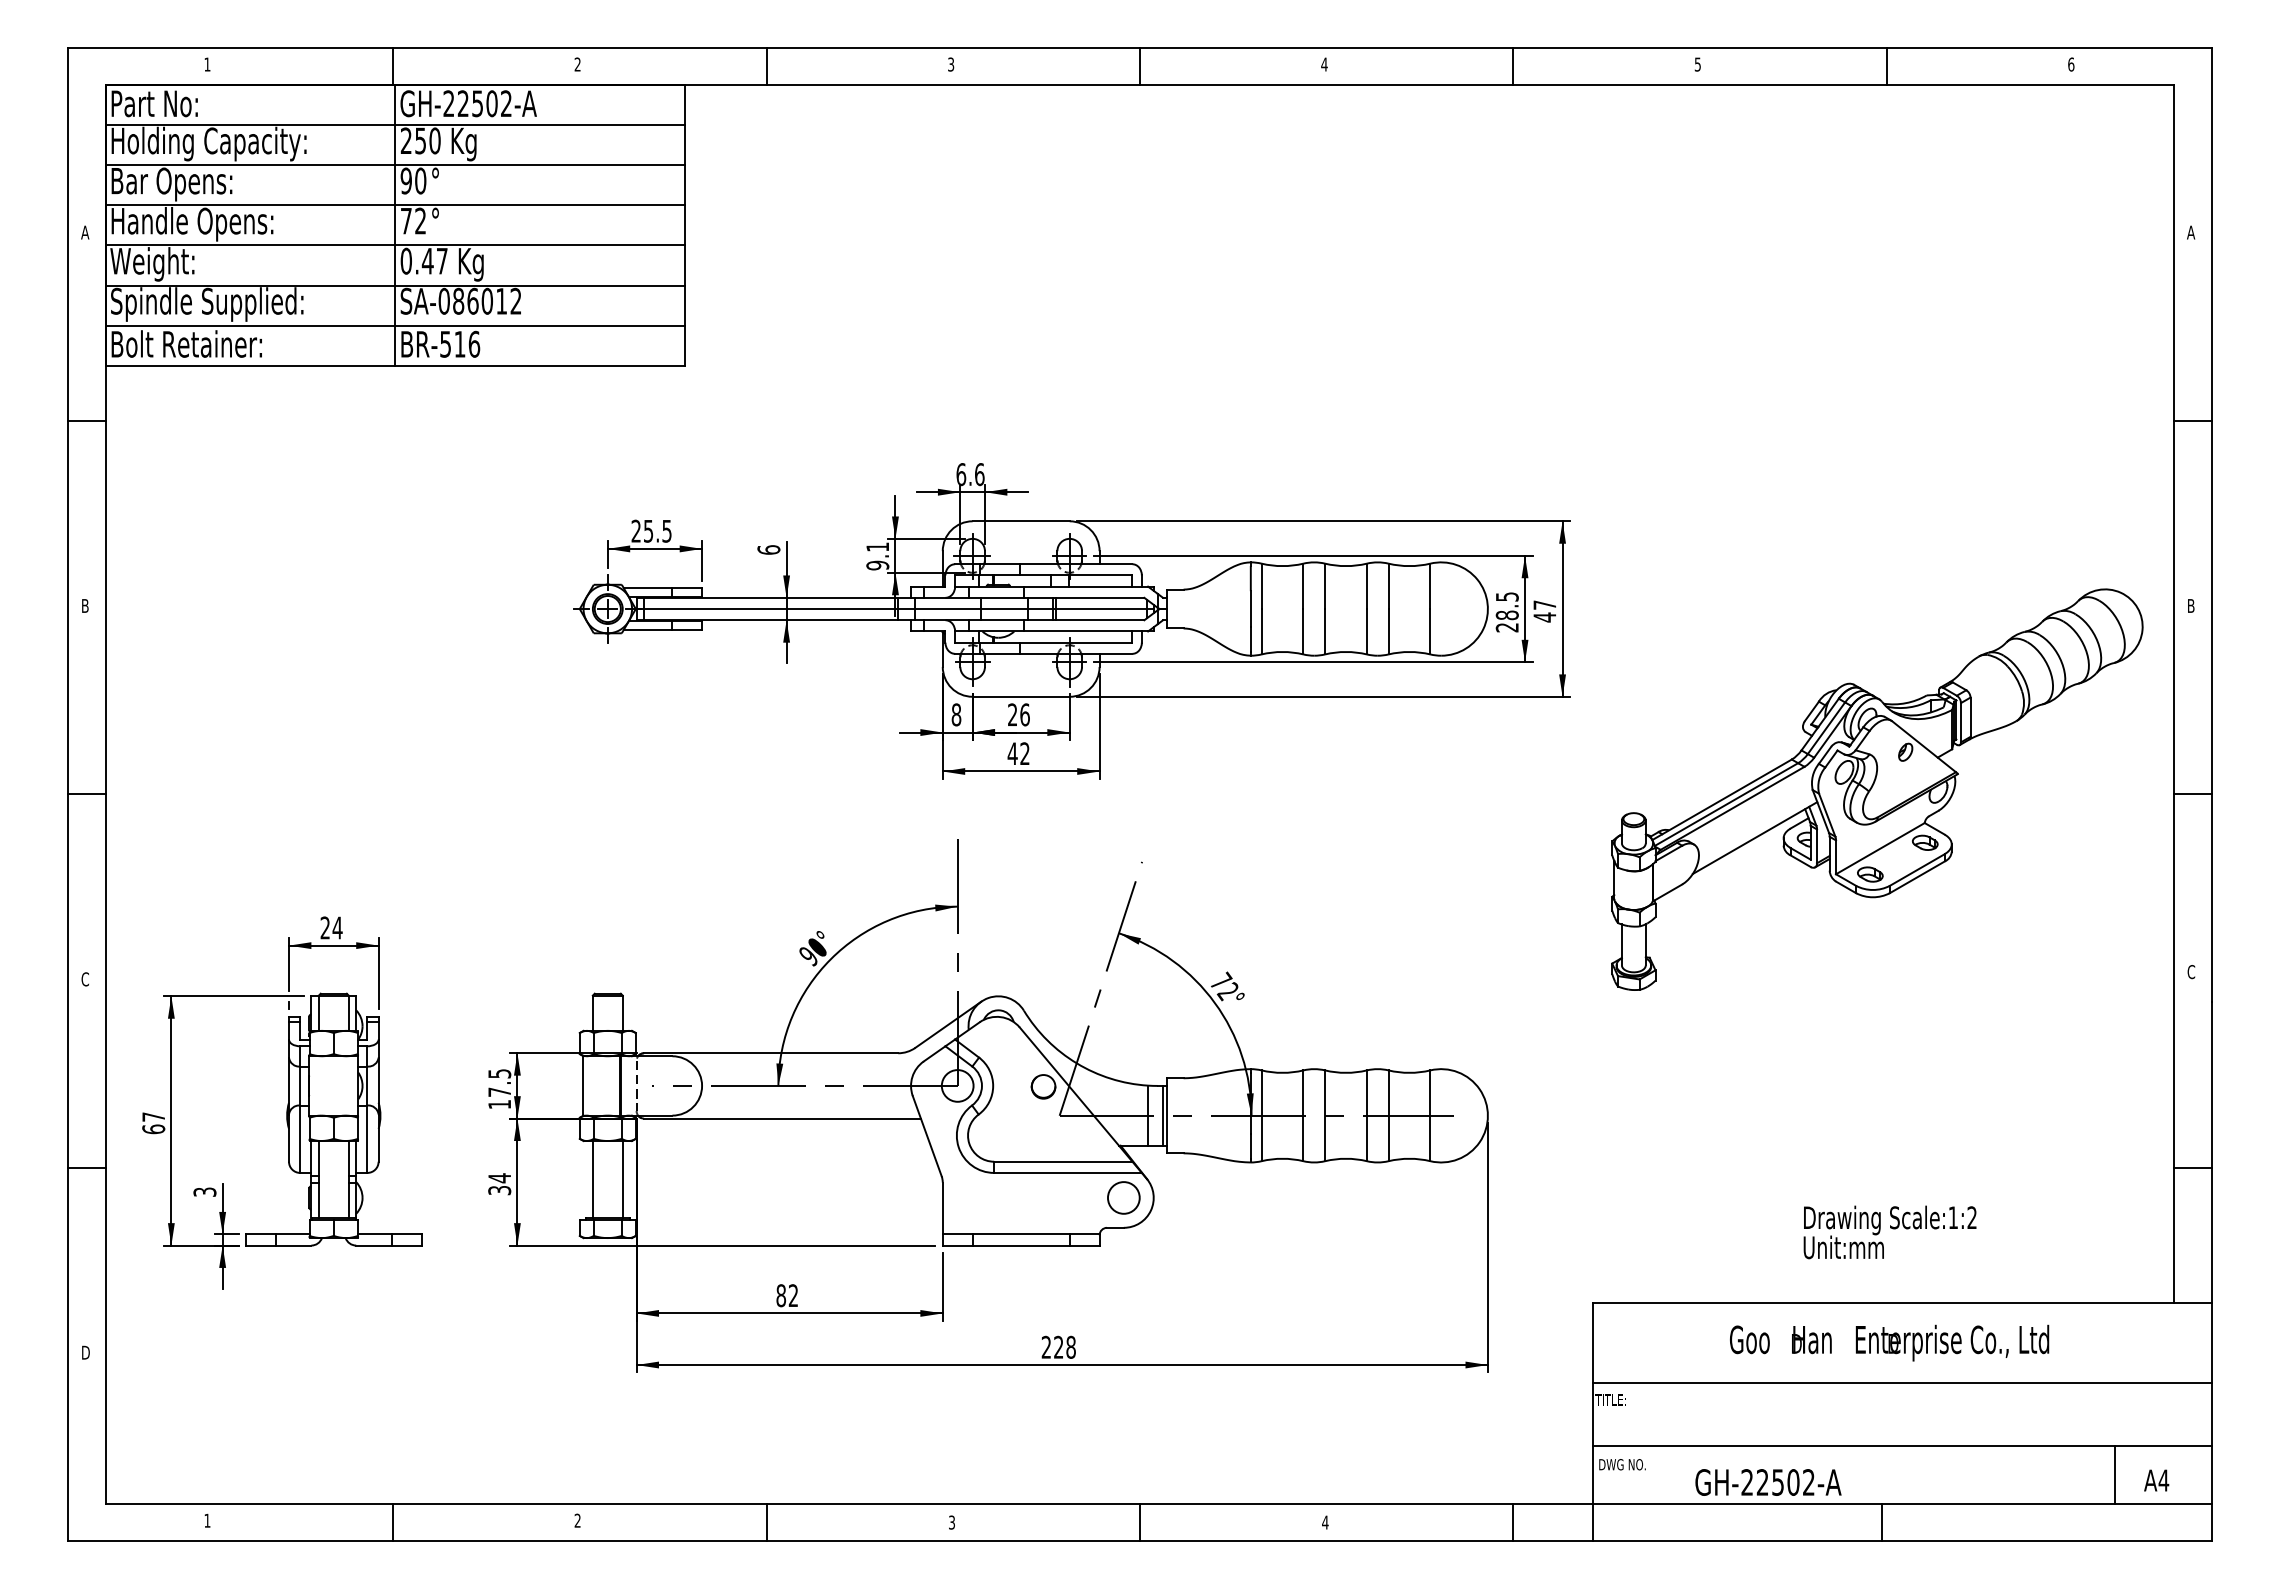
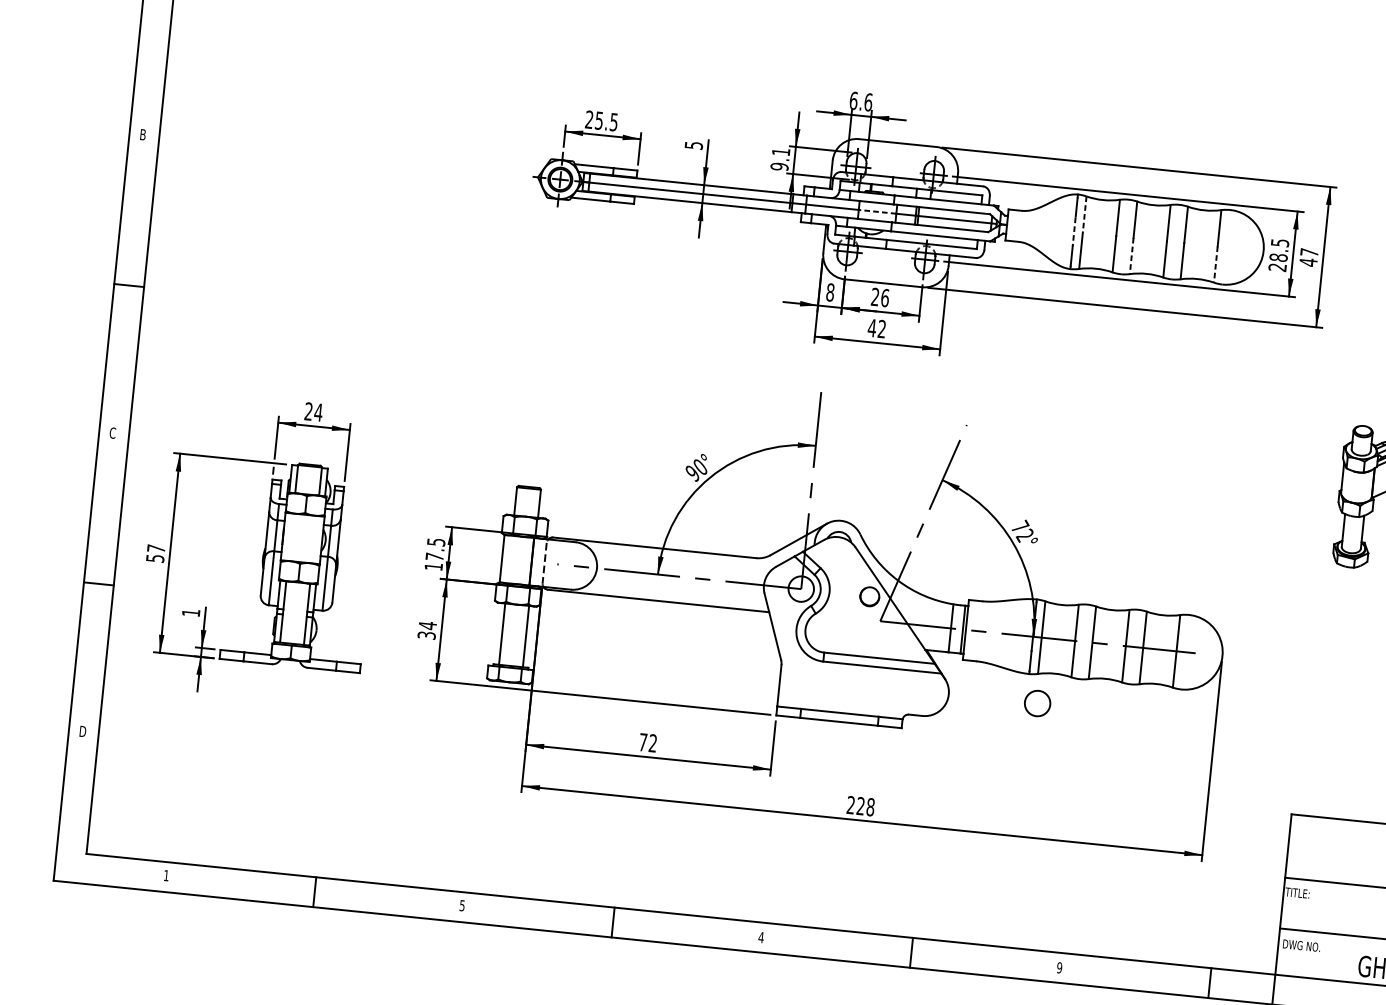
text: (768, 549) -> (693, 145), 6 -> 5
line: (1261, 586) -> (1084, 214), solid -> dashed
line: (1004, 609) -> (877, 212), solid -> dashed
line: (1250, 609) -> (1073, 232), solid -> dashed
line: (1325, 631) -> (1132, 255), solid -> dashed
line: (1430, 631) -> (1215, 264), solid -> dashed
text: (153, 1129) -> (155, 558), 67 -> 57
text: (204, 1191) -> (190, 612), 3 -> 1
circle: (1123, 1197) -> (1037, 703), moved
text: (781, 1295) -> (643, 742), 82 -> 72
text: (577, 1520) -> (462, 905), 2 -> 5
text: (951, 1522) -> (760, 937), 3 -> 4
text: (1325, 1522) -> (1059, 967), 4 -> 9

